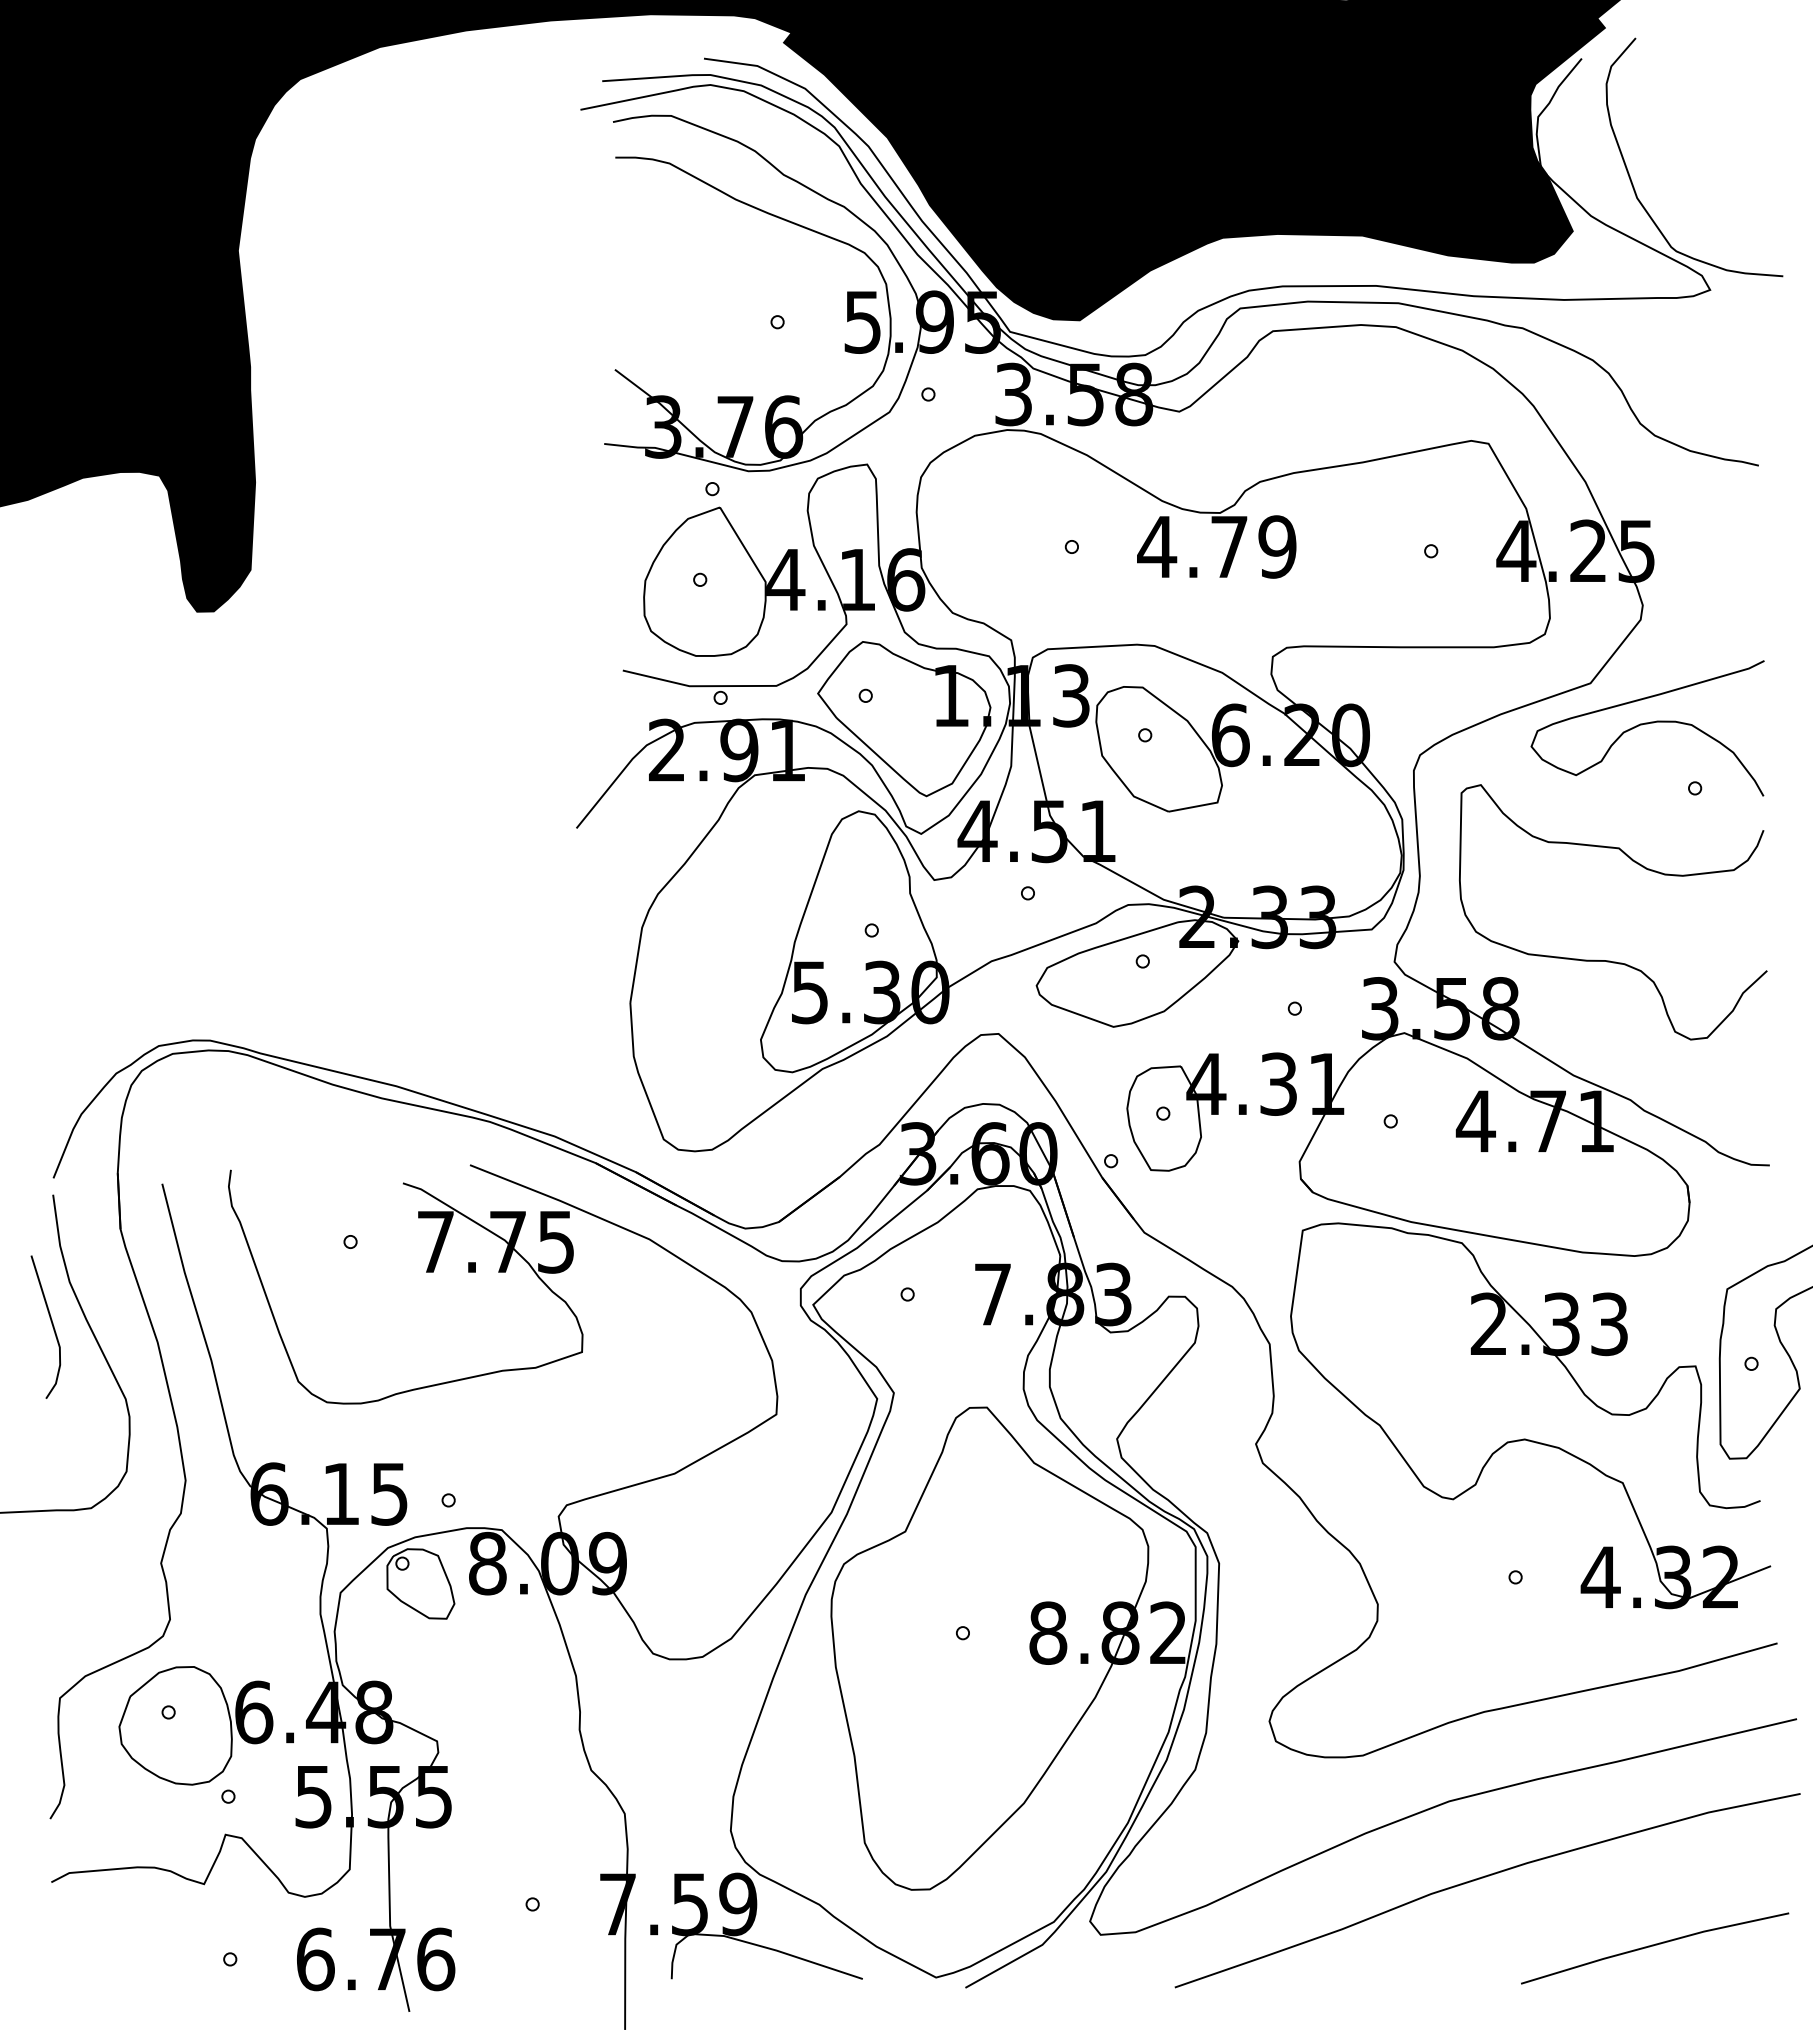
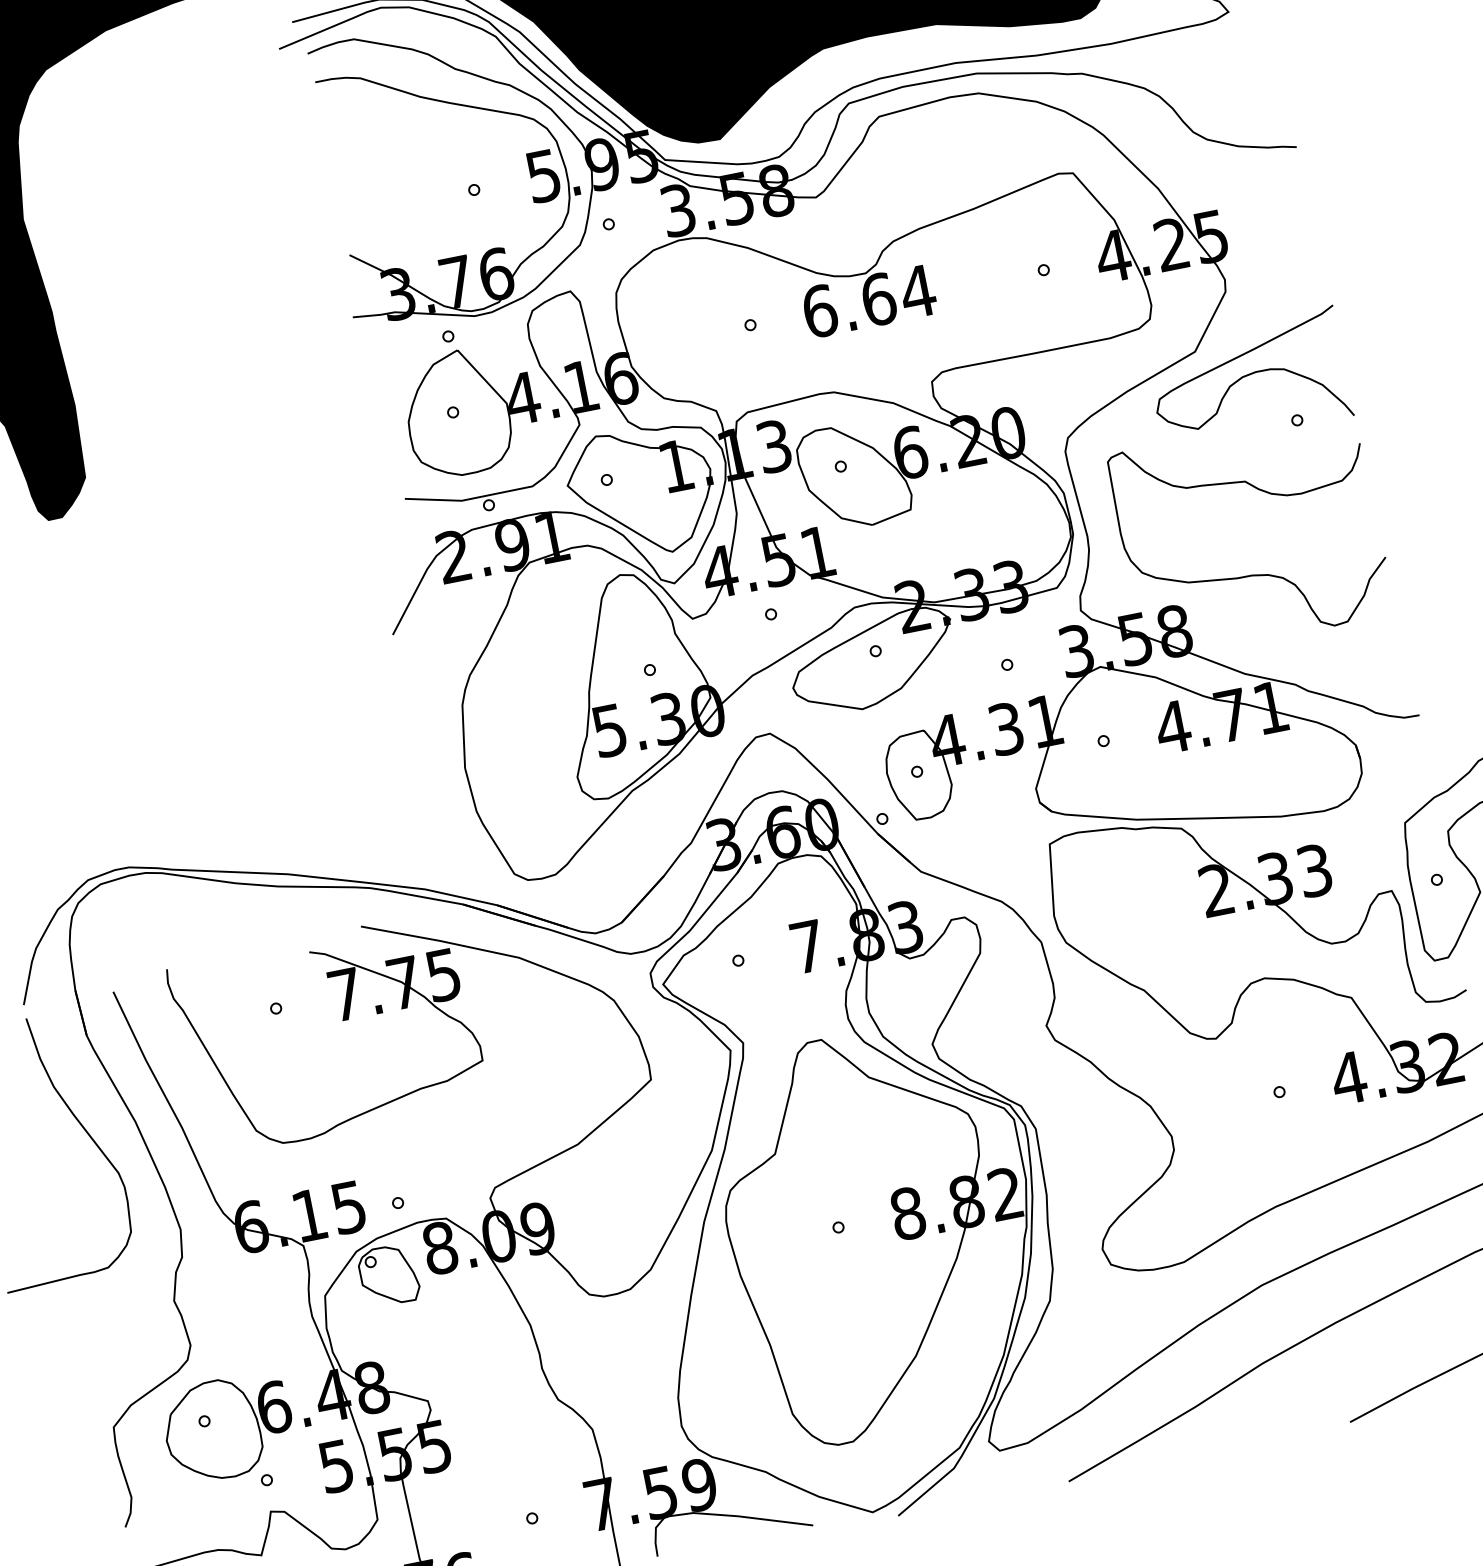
text: (1217, 546) -> (868, 301), 4.79 -> 6.64
line: (51, 1324) -> (46, 1124), removed

